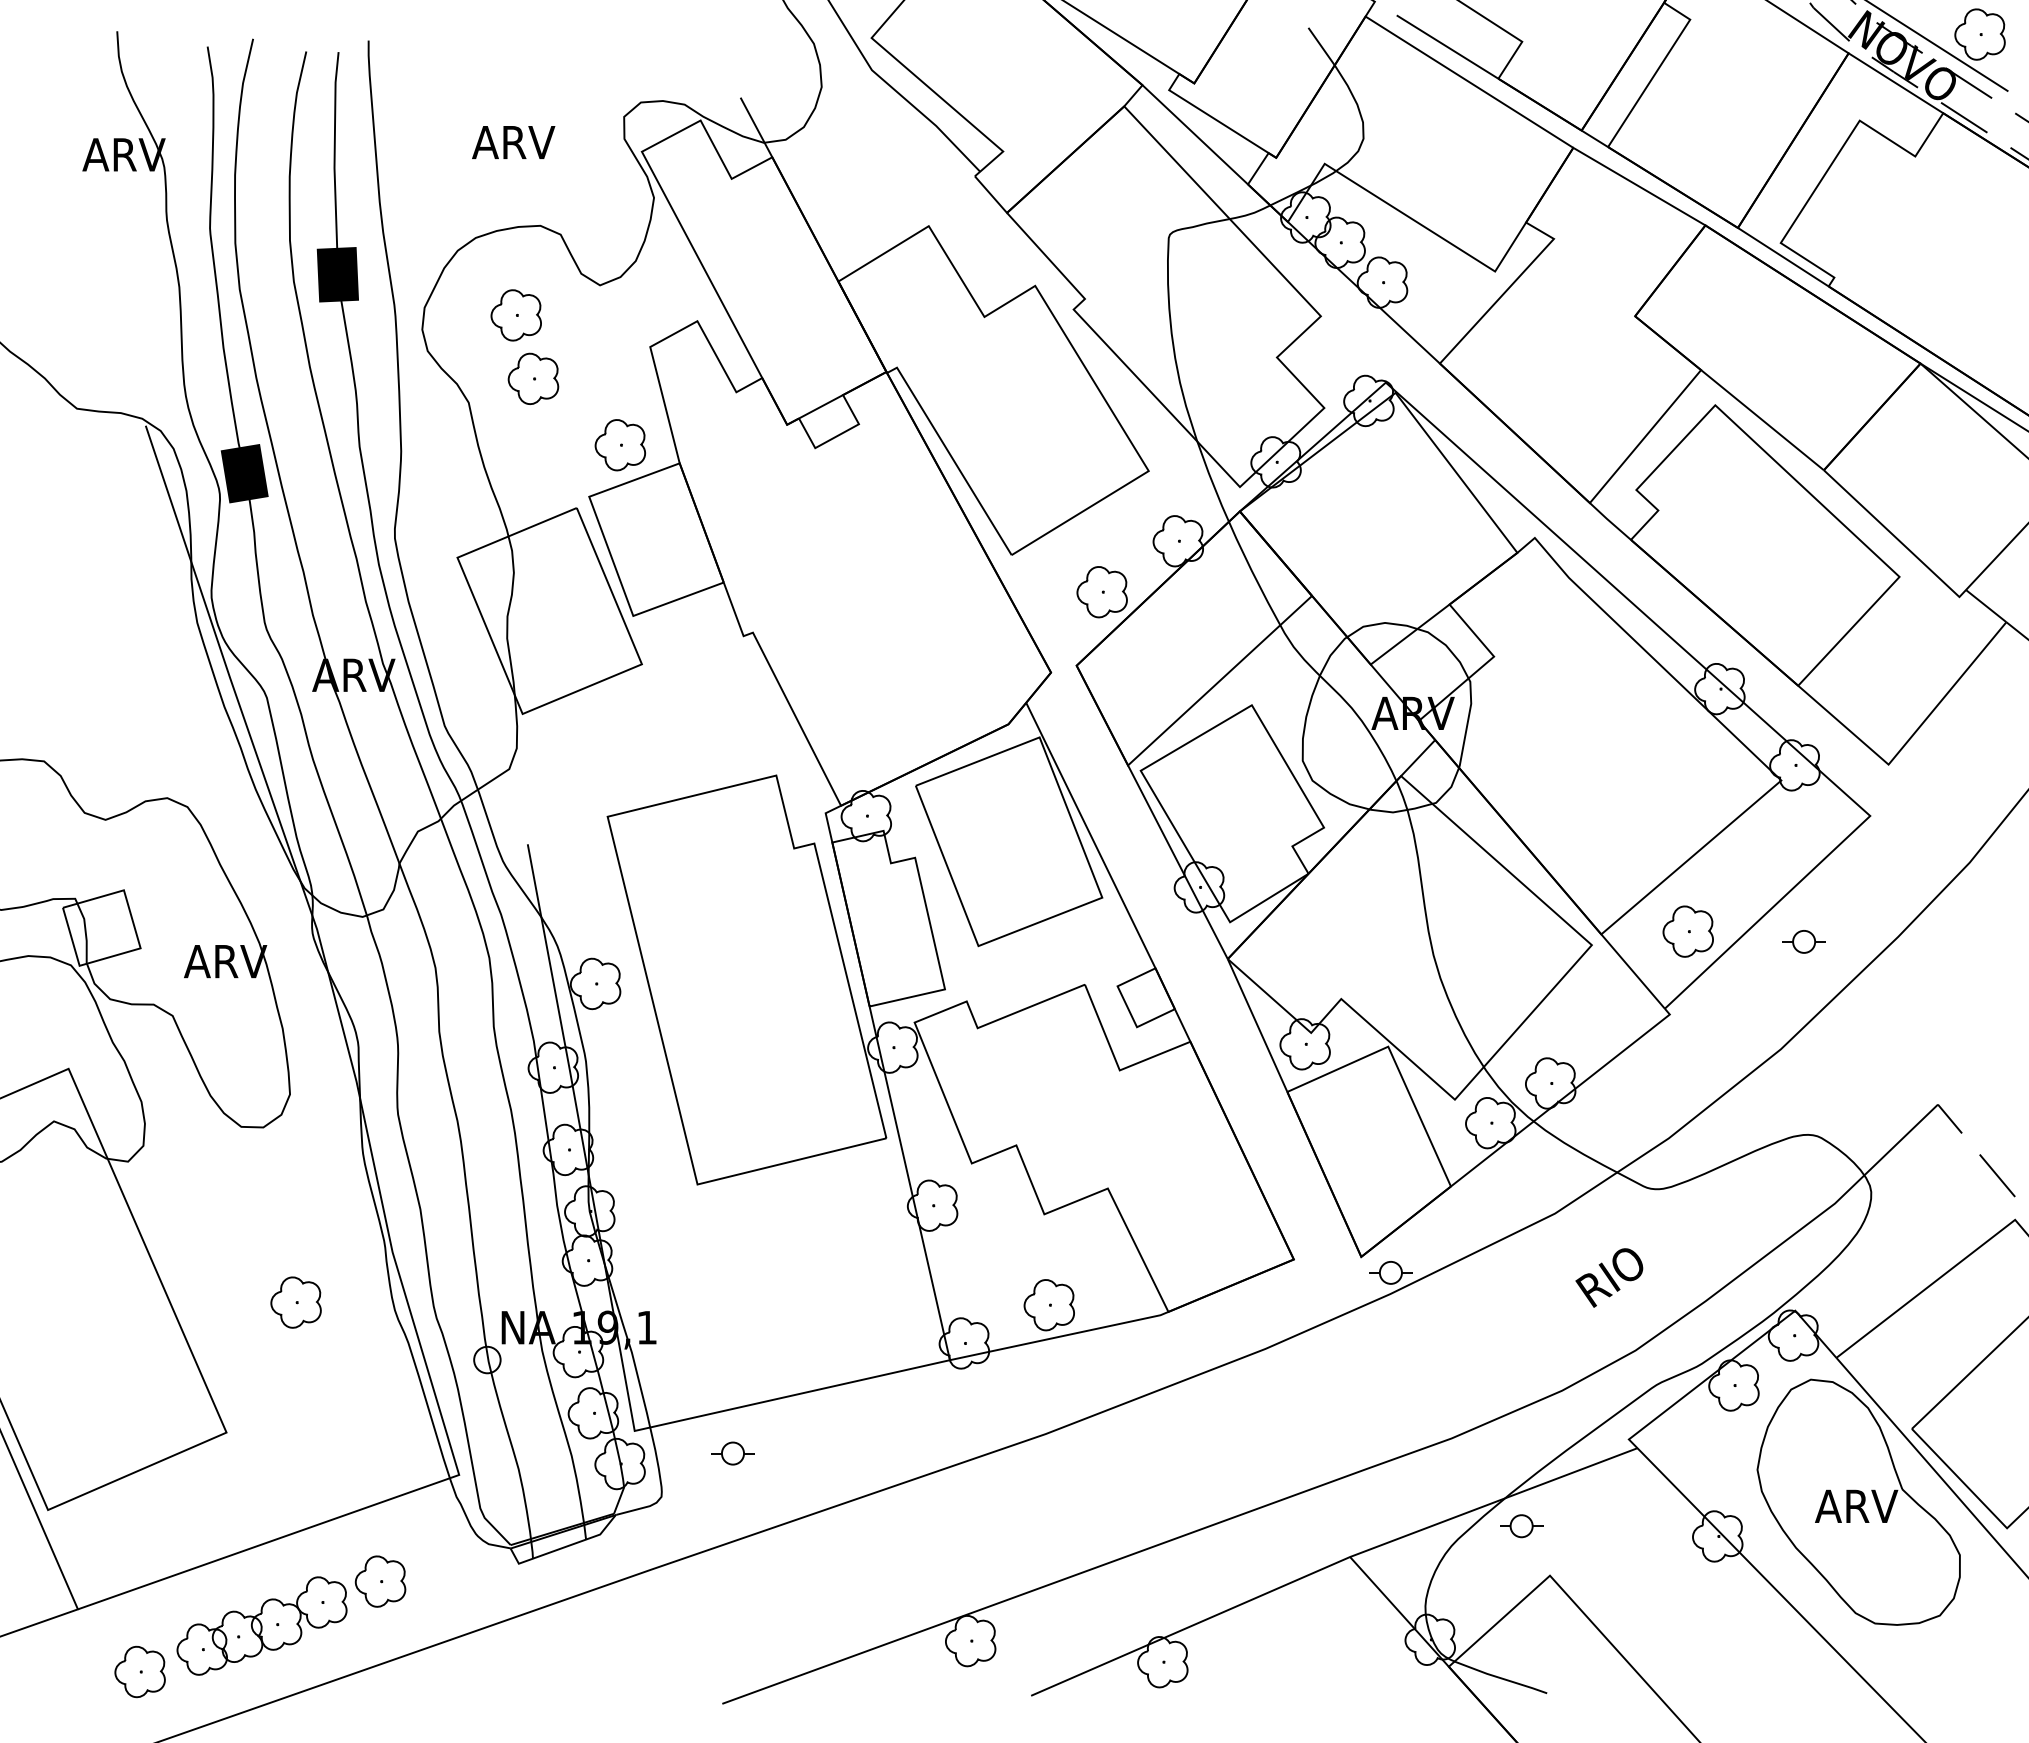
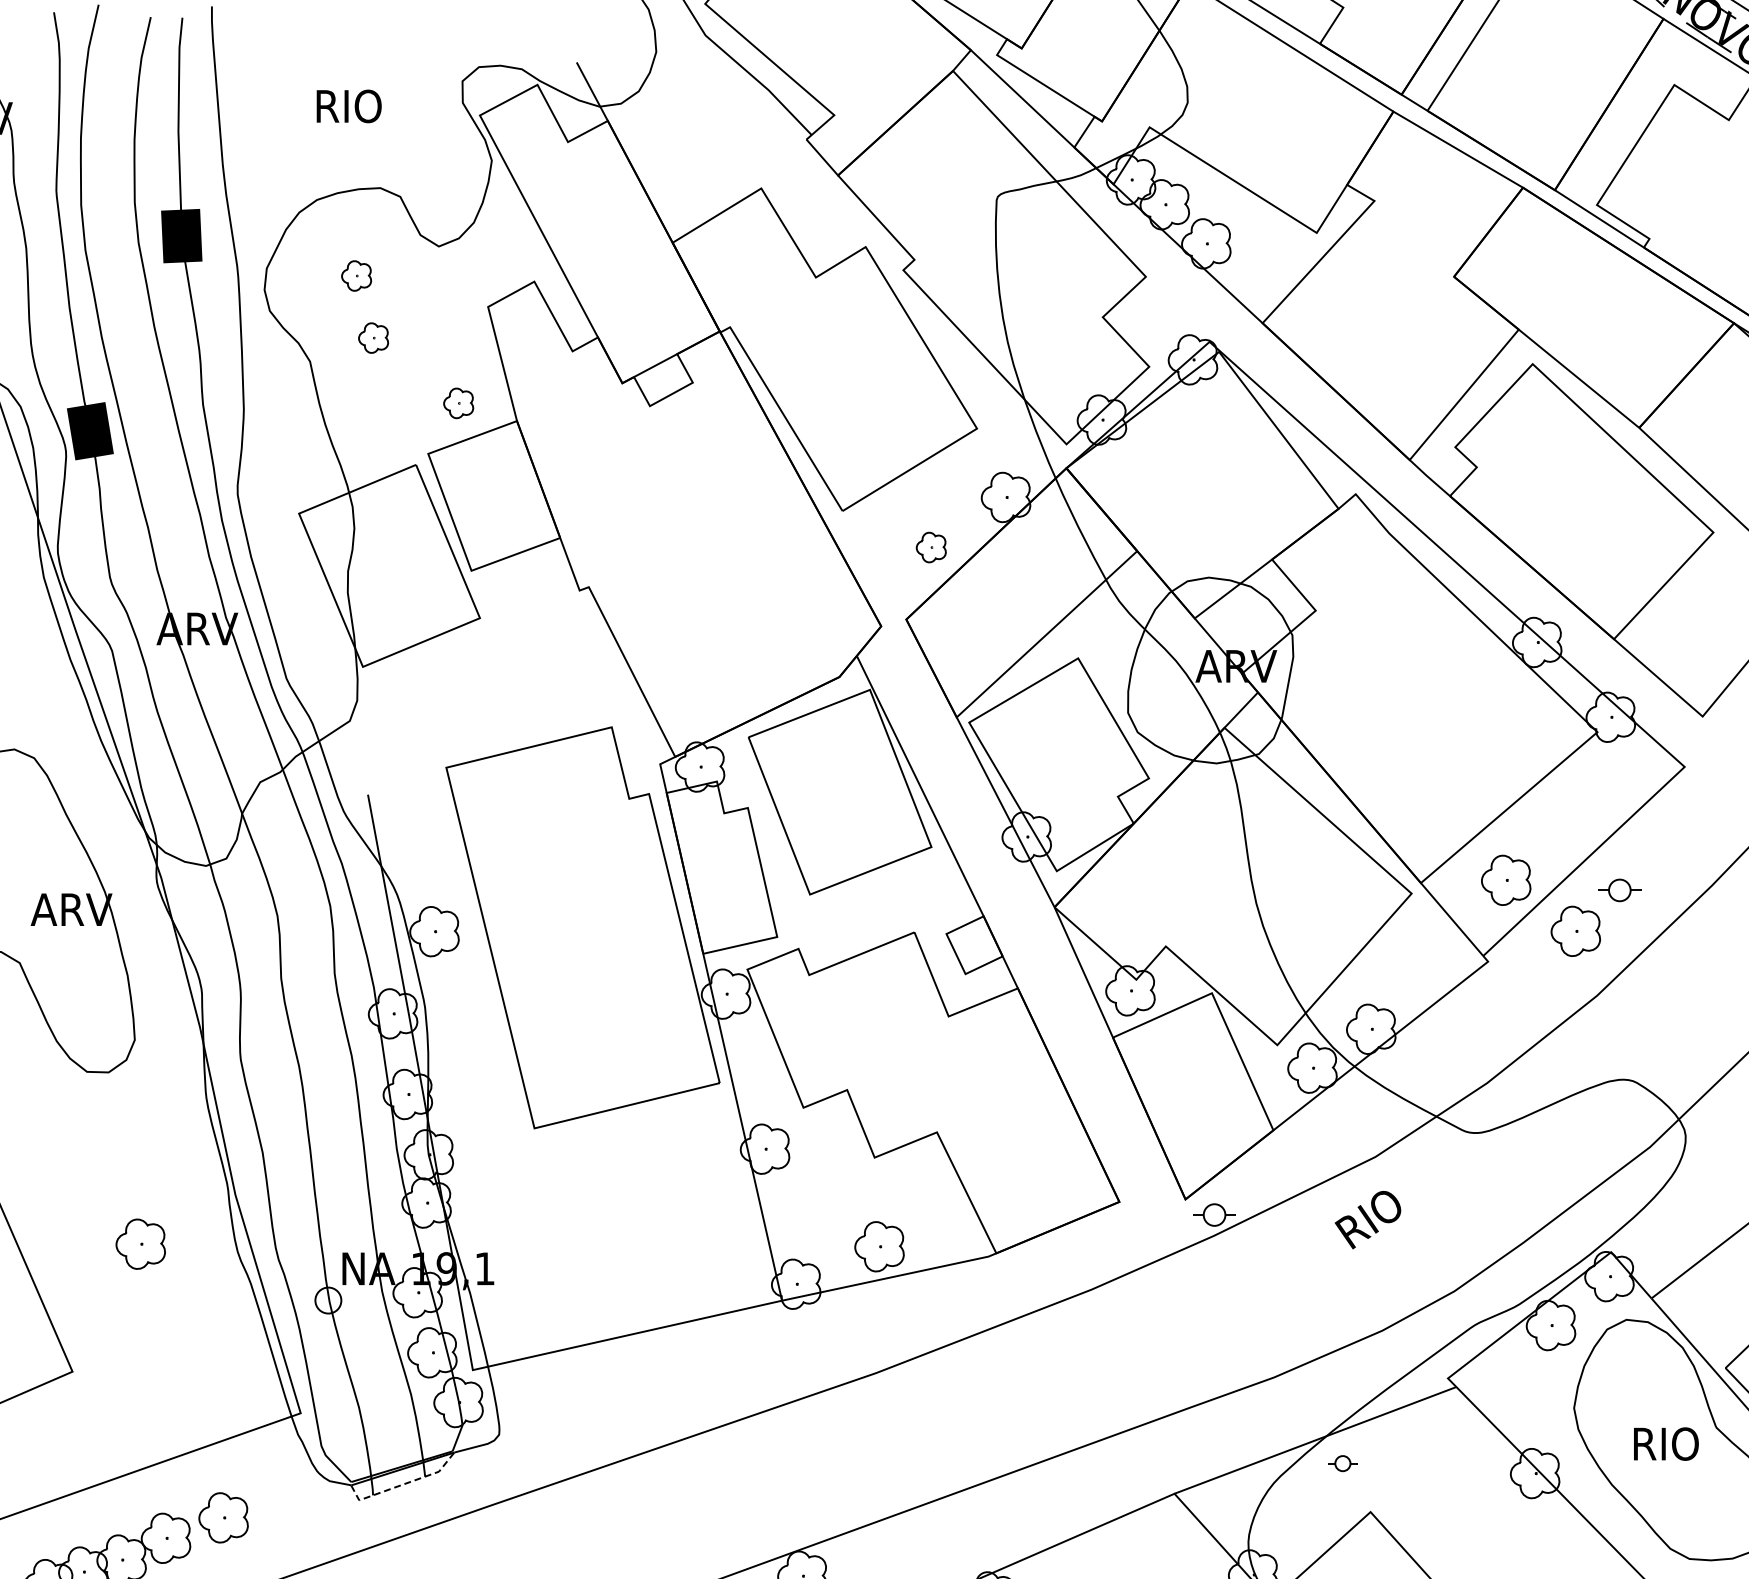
text: (513, 142) -> (353, 106), ARV -> RIO
part: (515, 315) -> (355, 276), size x0.6
part: (533, 378) -> (373, 337), size x0.6
part: (619, 445) -> (457, 403), size x0.6
part: (1101, 592) -> (930, 547), size x0.6
part: (1758, 983) -> (1575, 931), added
text: (1609, 1277) -> (1368, 1219), moved
part: (732, 1453) -> (568, 1392), removed
text: (1856, 1506) -> (1671, 1444), ARV -> RIO
part: (1521, 1526) -> (1342, 1463), size x0.7
line: (562, 1547) -> (402, 1484), solid -> dashed

